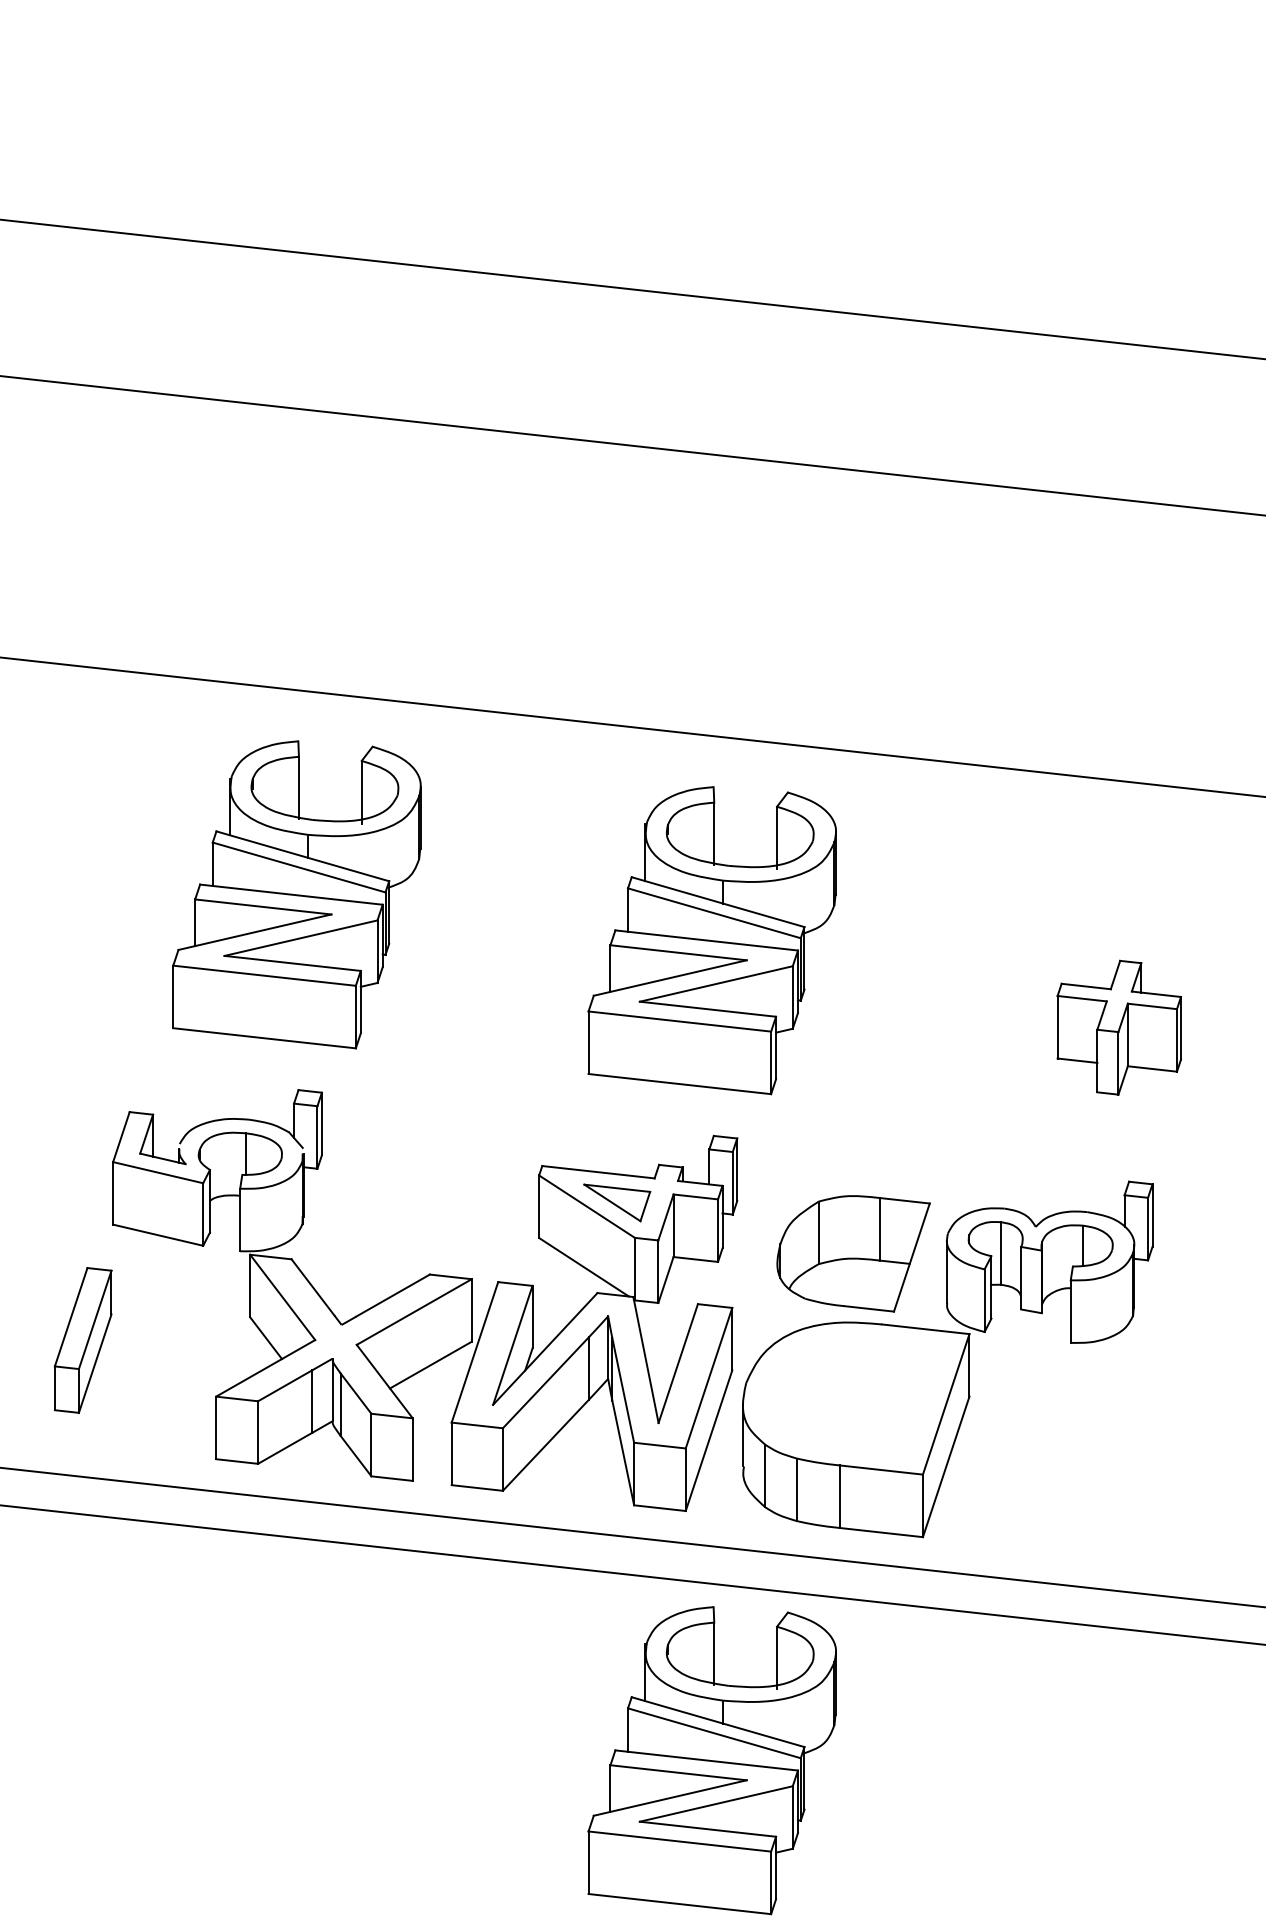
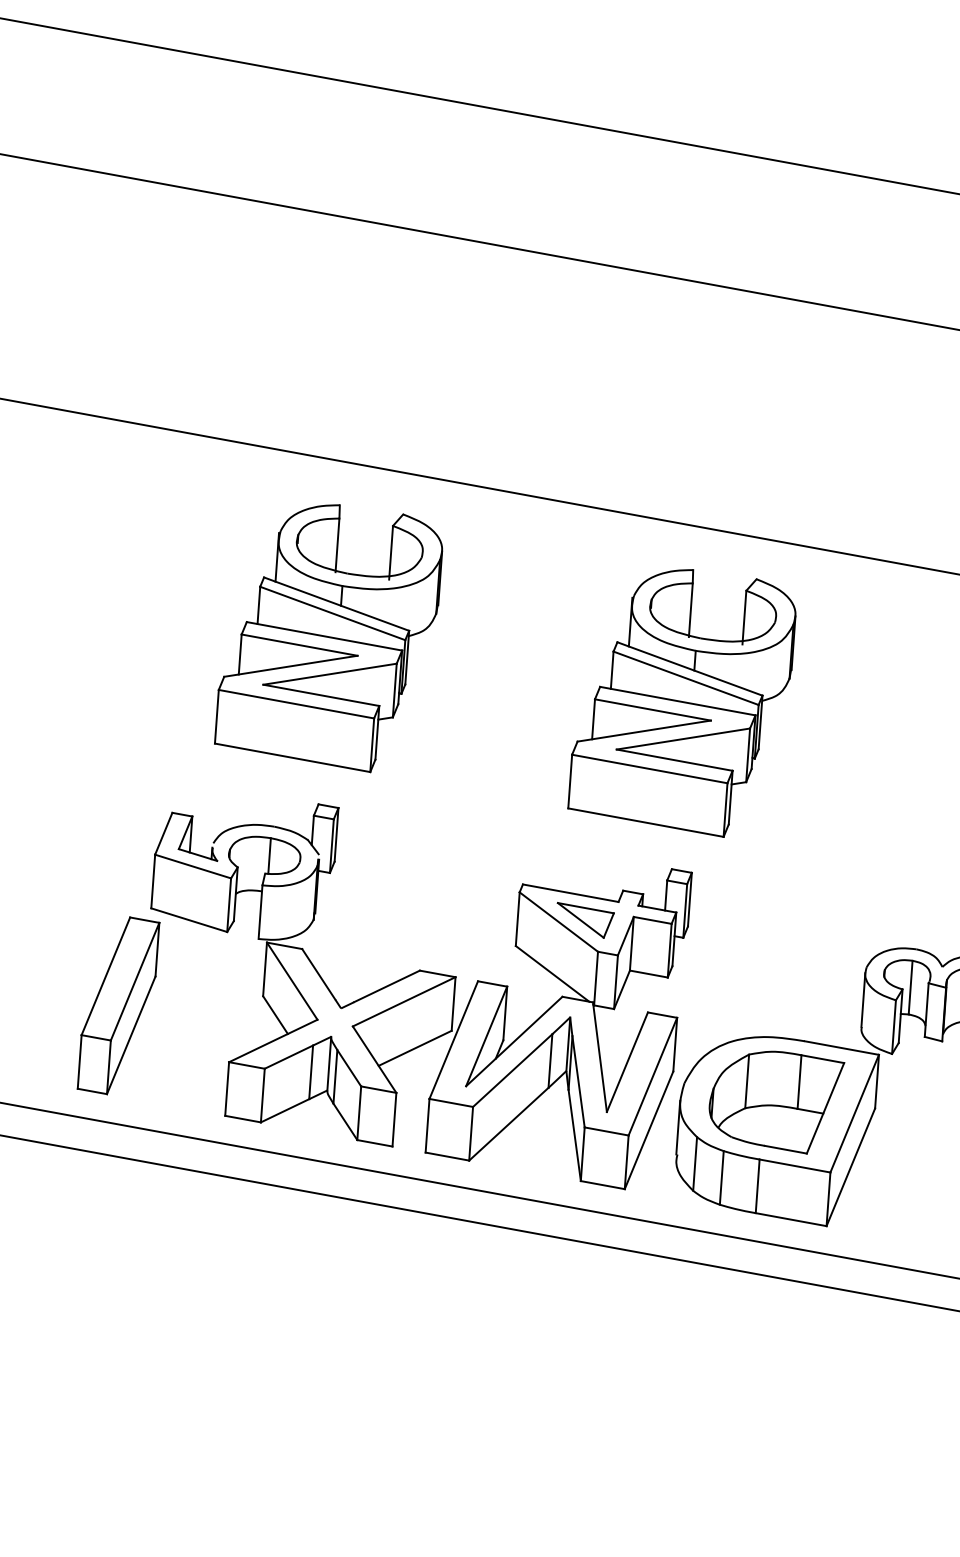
part: (853, 1253) -> (775, 1101), moved
part: (82, 1340) -> (117, 1005), size x1.43
part: (711, 1760) -> (631, 1404), removed

